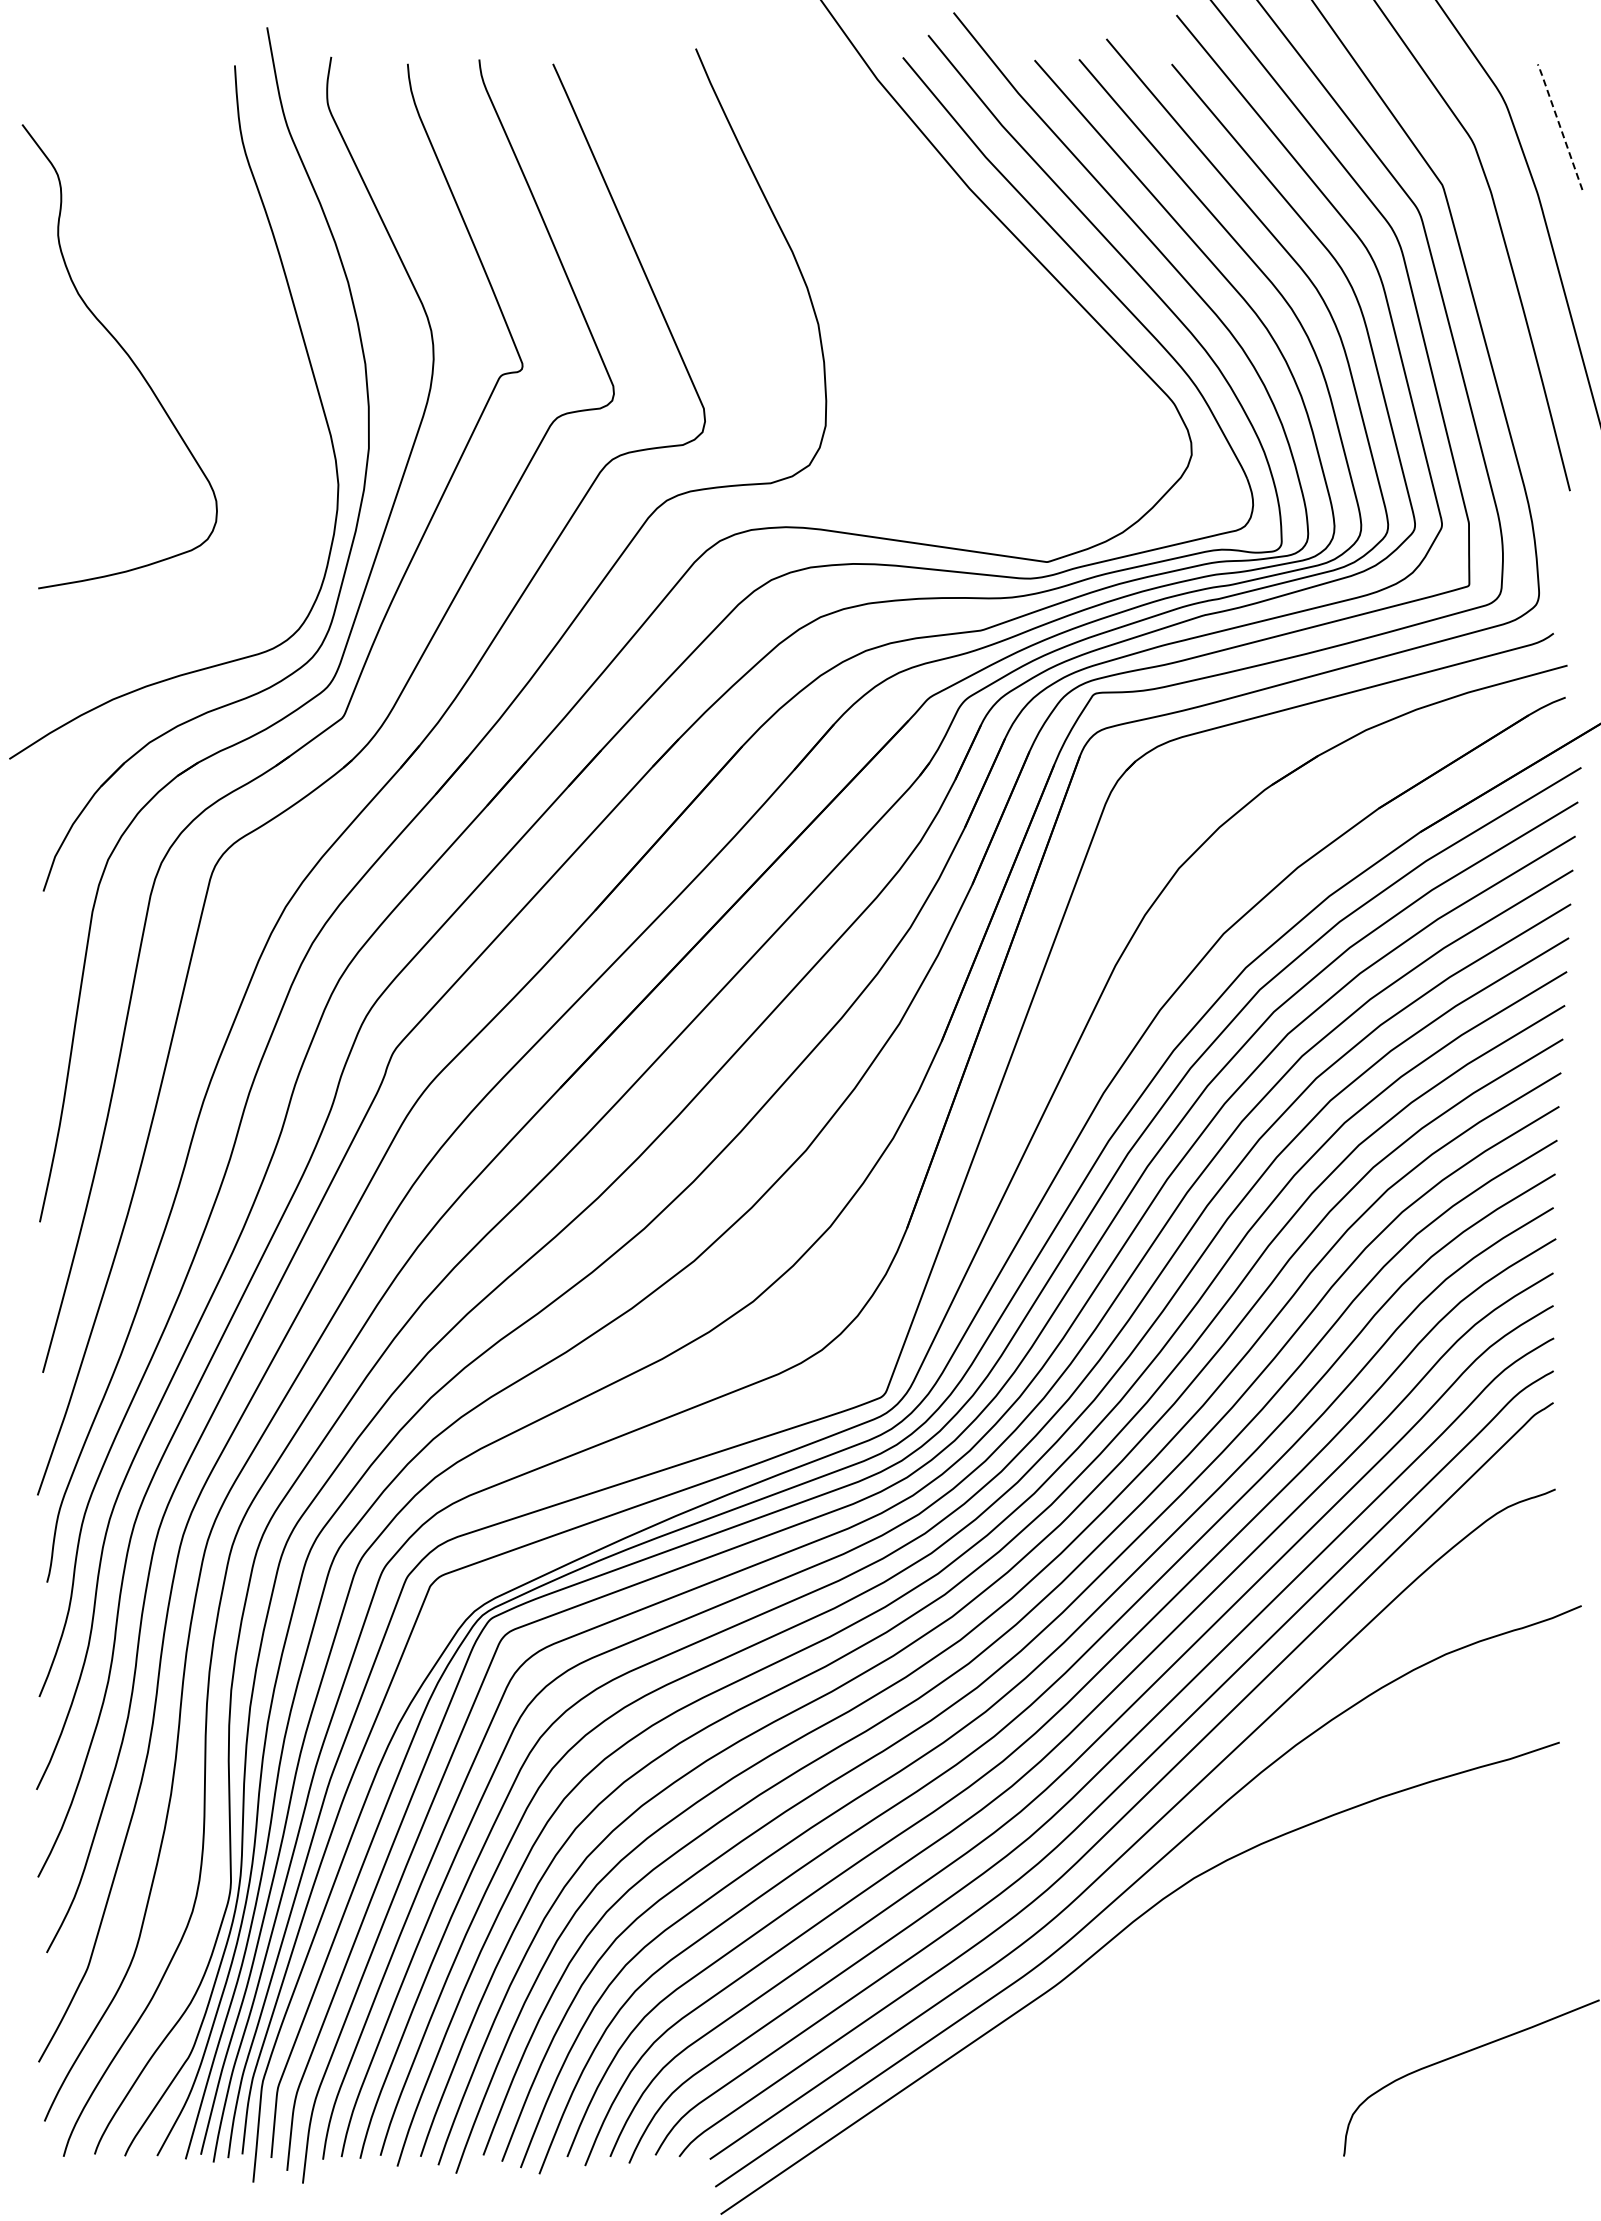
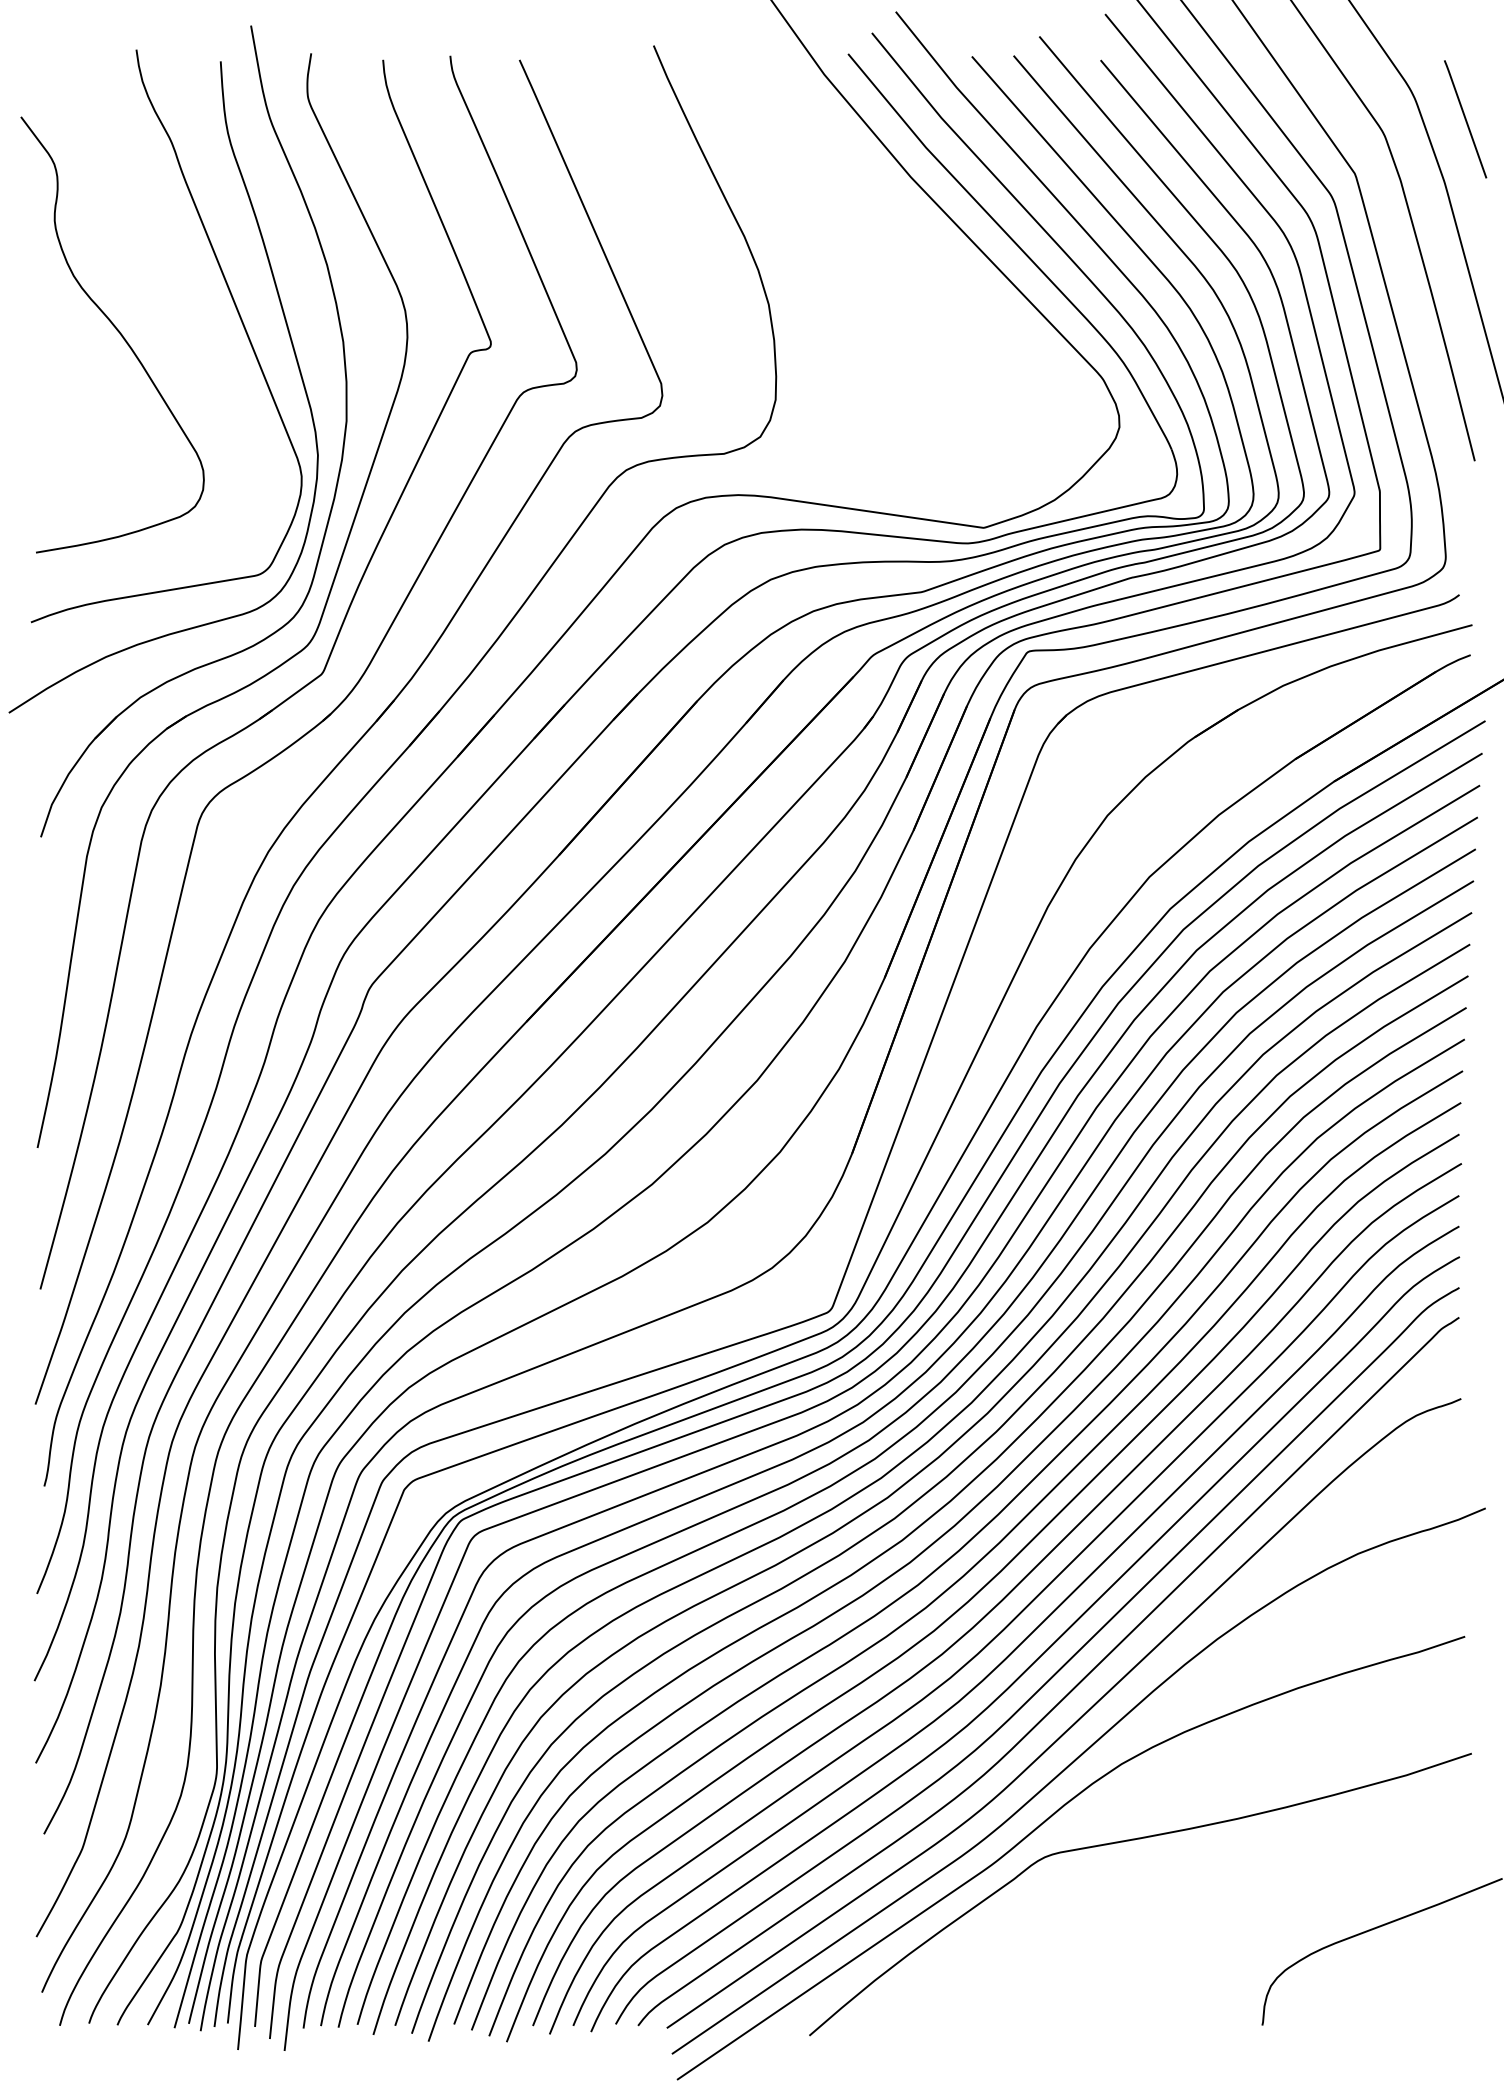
line: (1559, 126) -> (1464, 118), dashed -> solid
curve: (251, 330) -> (236, 310), added
curve: (1202, 1960) -> (1129, 1841), added

